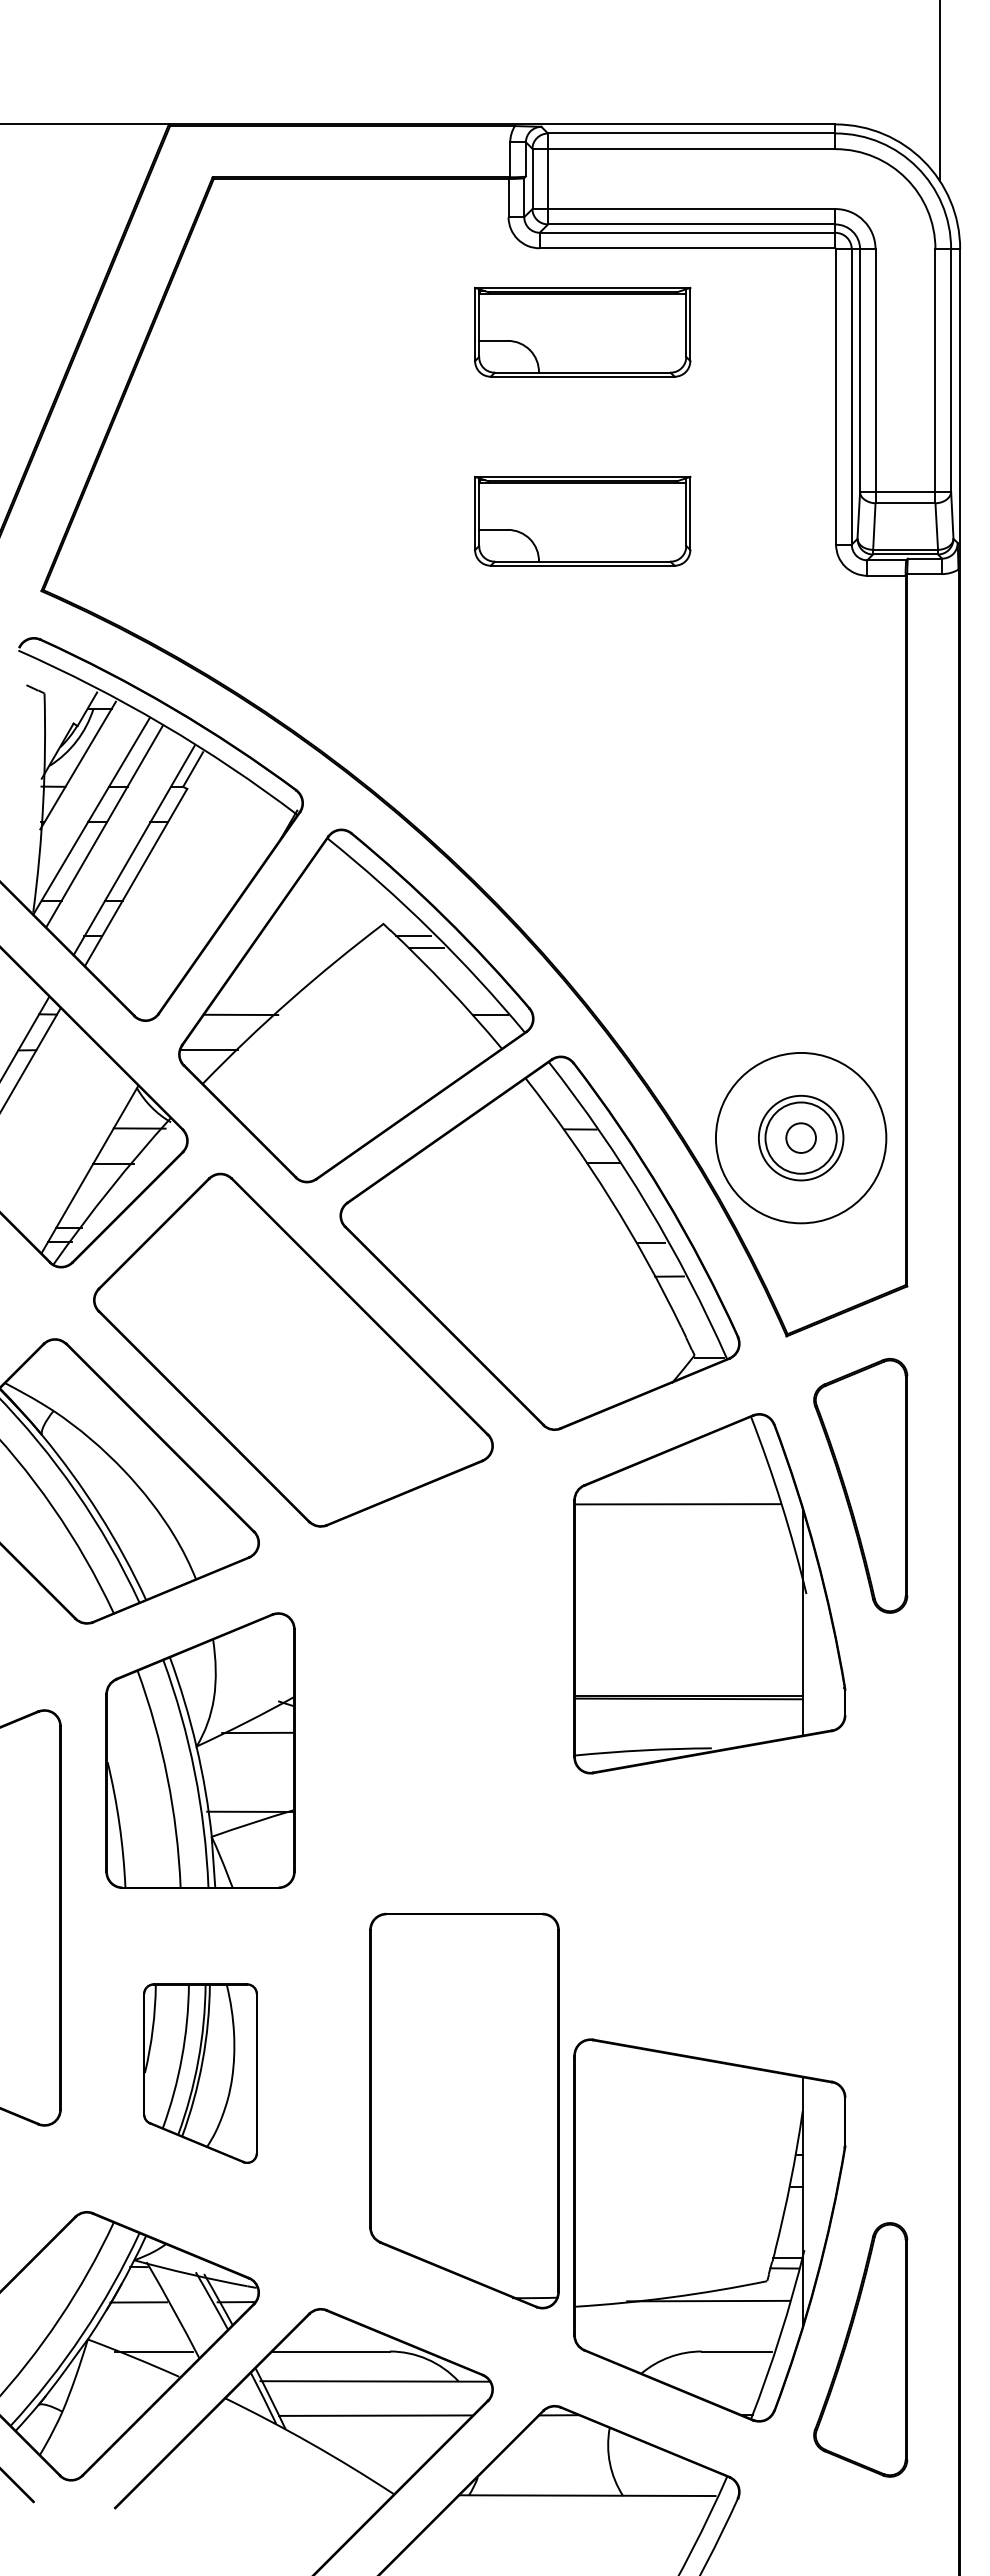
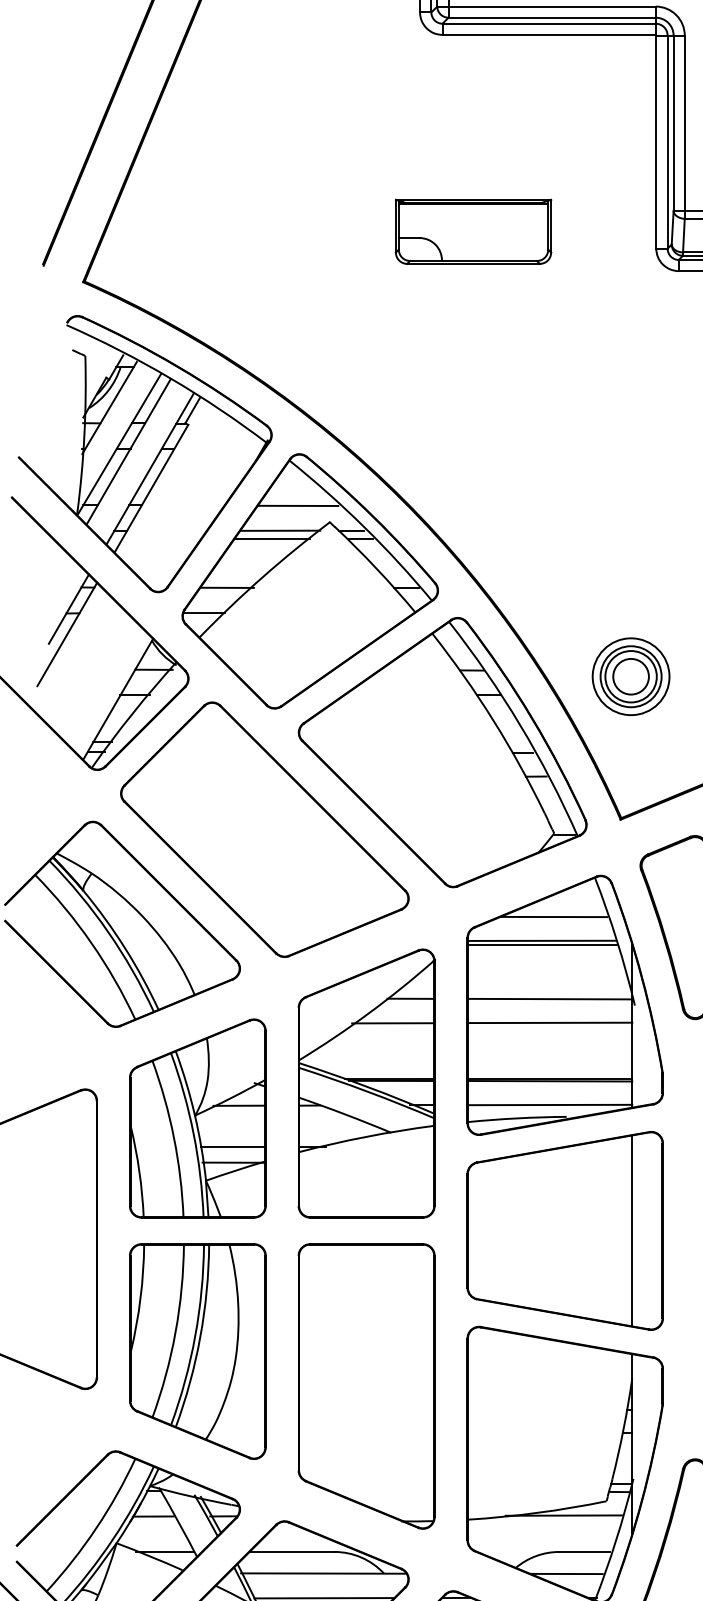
part: (582, 331) -> (473, 94), removed
line: (339, 901) -> (298, 506), added
line: (314, 935) -> (280, 530), added
line: (302, 947) -> (271, 539), added
circle: (800, 1137) -> (630, 676), size x0.62
circle: (800, 1137) -> (630, 676), size x1.67
line: (693, 1471) -> (553, 917), added
line: (678, 1509) -> (542, 944), added
line: (688, 1584) -> (549, 998), added
line: (688, 1617) -> (549, 1022), added
part: (434, 1701) -> (366, 1083), added
line: (688, 1731) -> (549, 1104), added
line: (249, 1790) -> (233, 1147), added
part: (709, 1906) -> (564, 1230), added
part: (200, 2073) -> (197, 1351), size x1.67
part: (464, 2110) -> (366, 1386), moved
line: (711, 2381) -> (566, 1573), added

